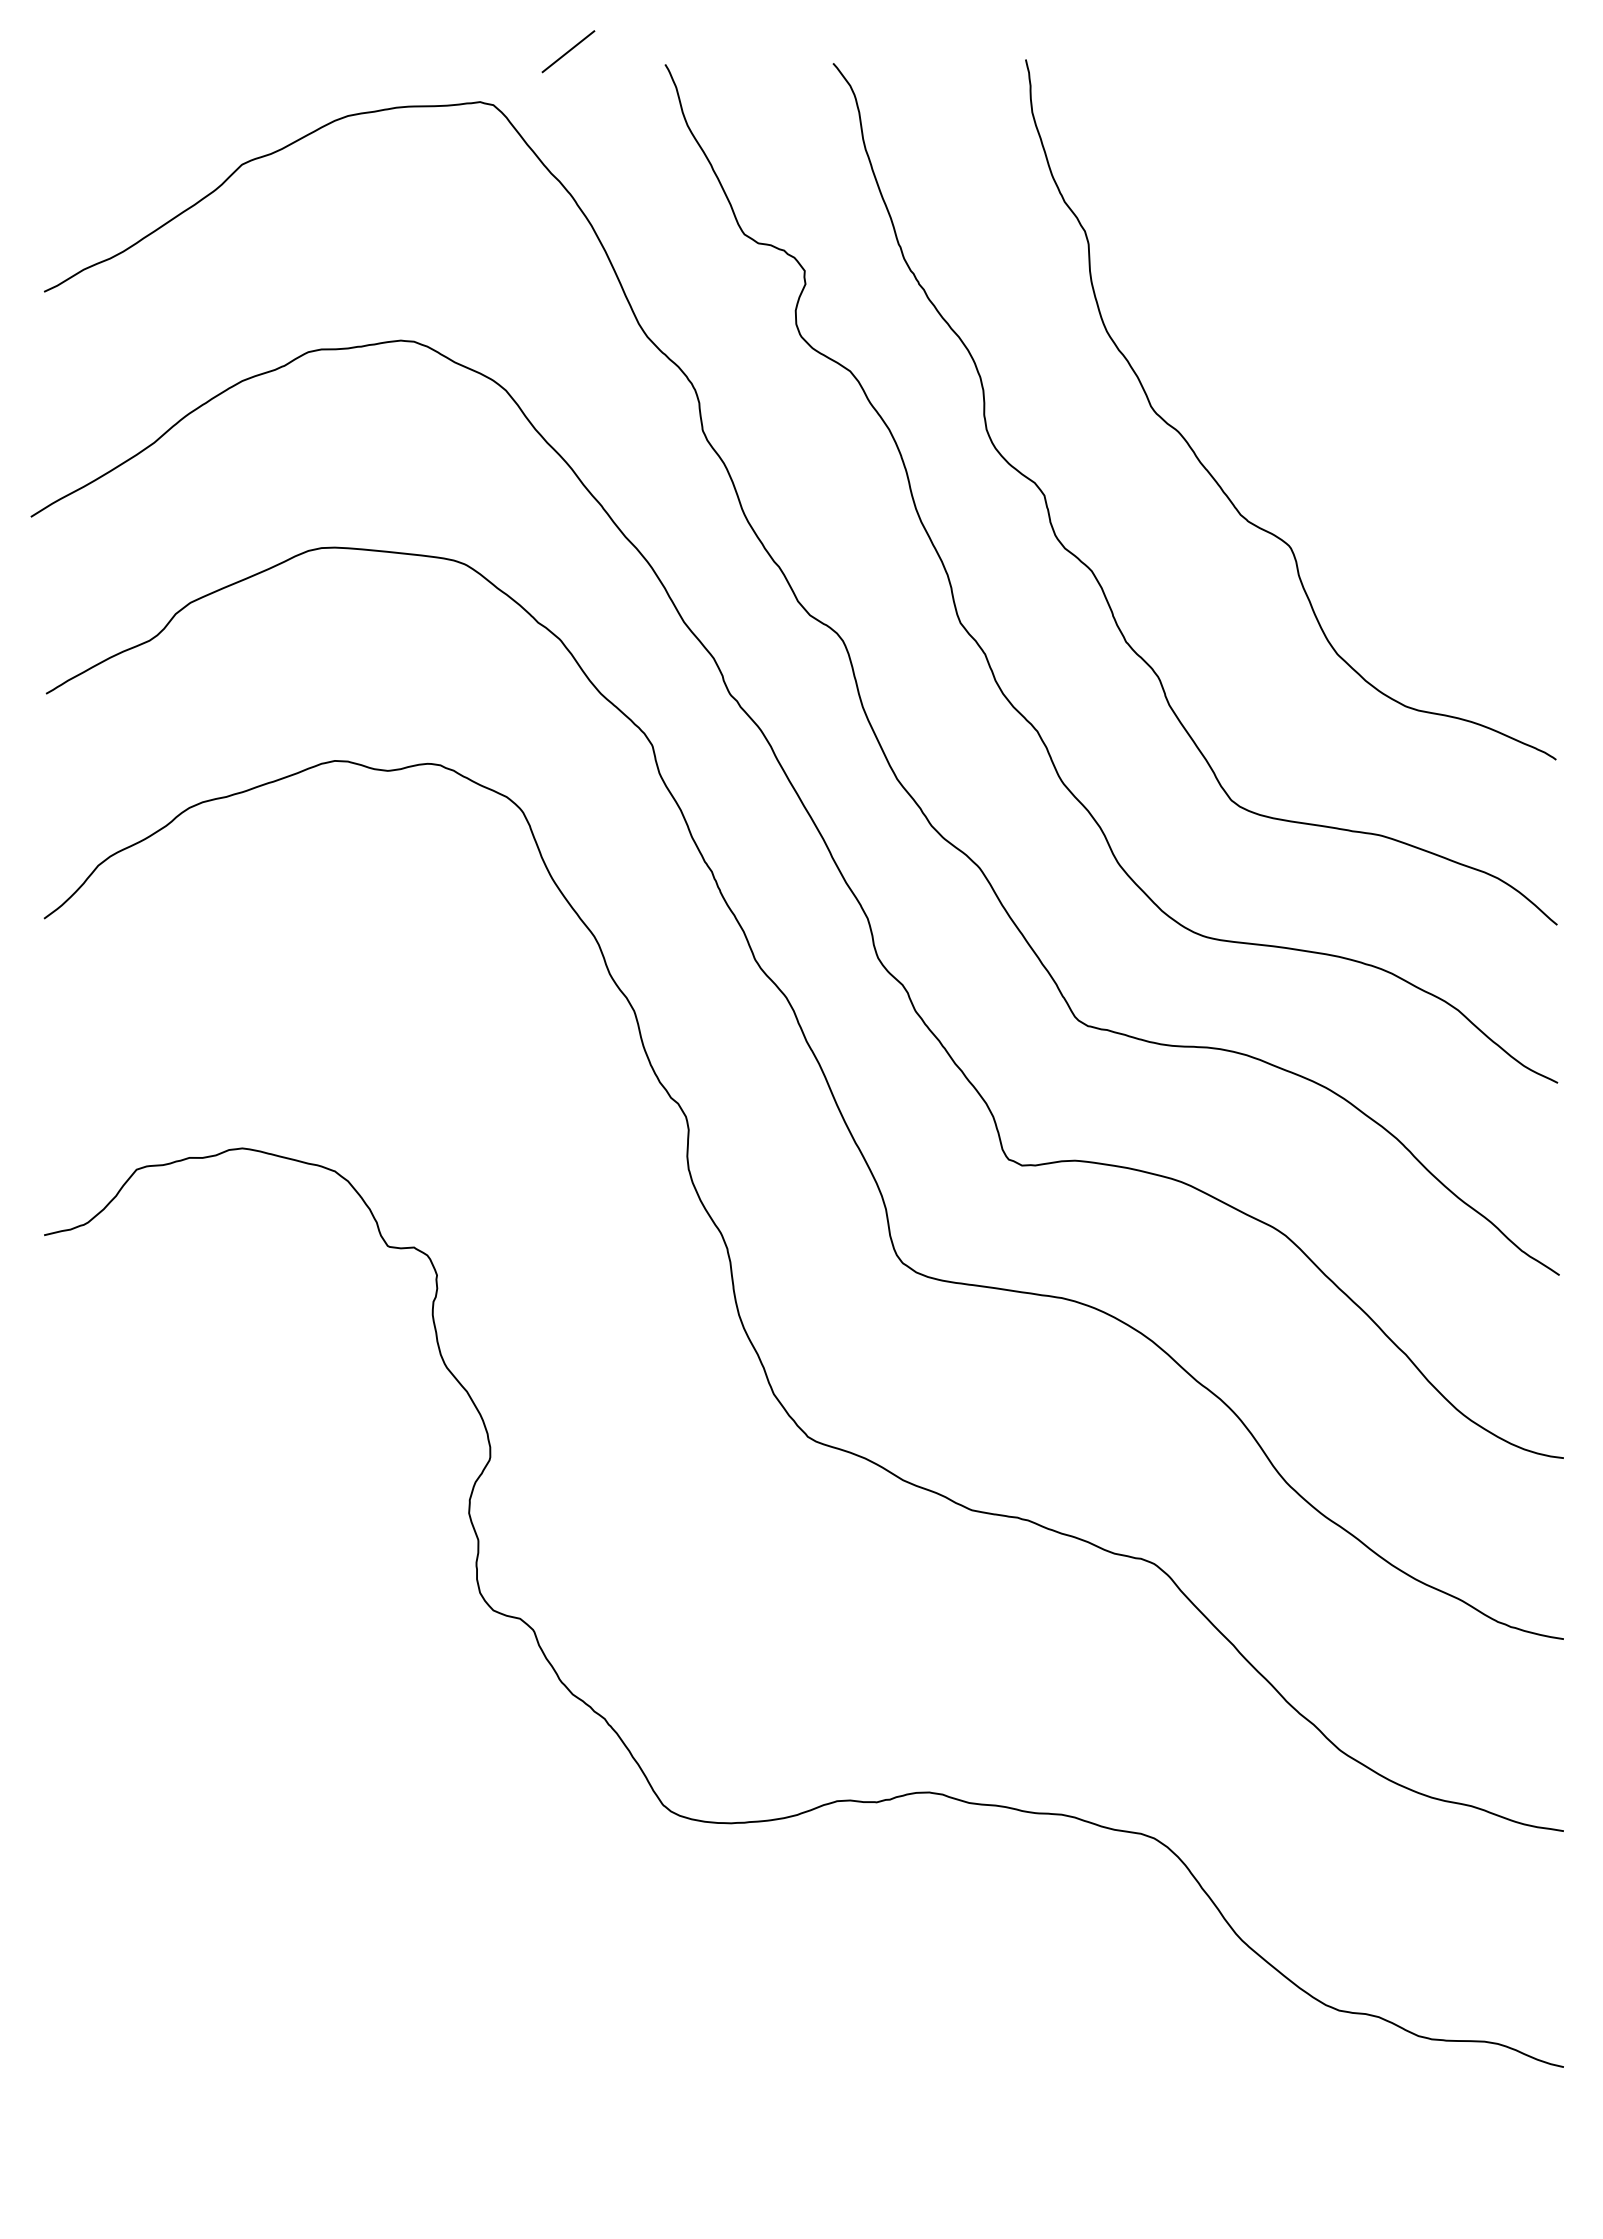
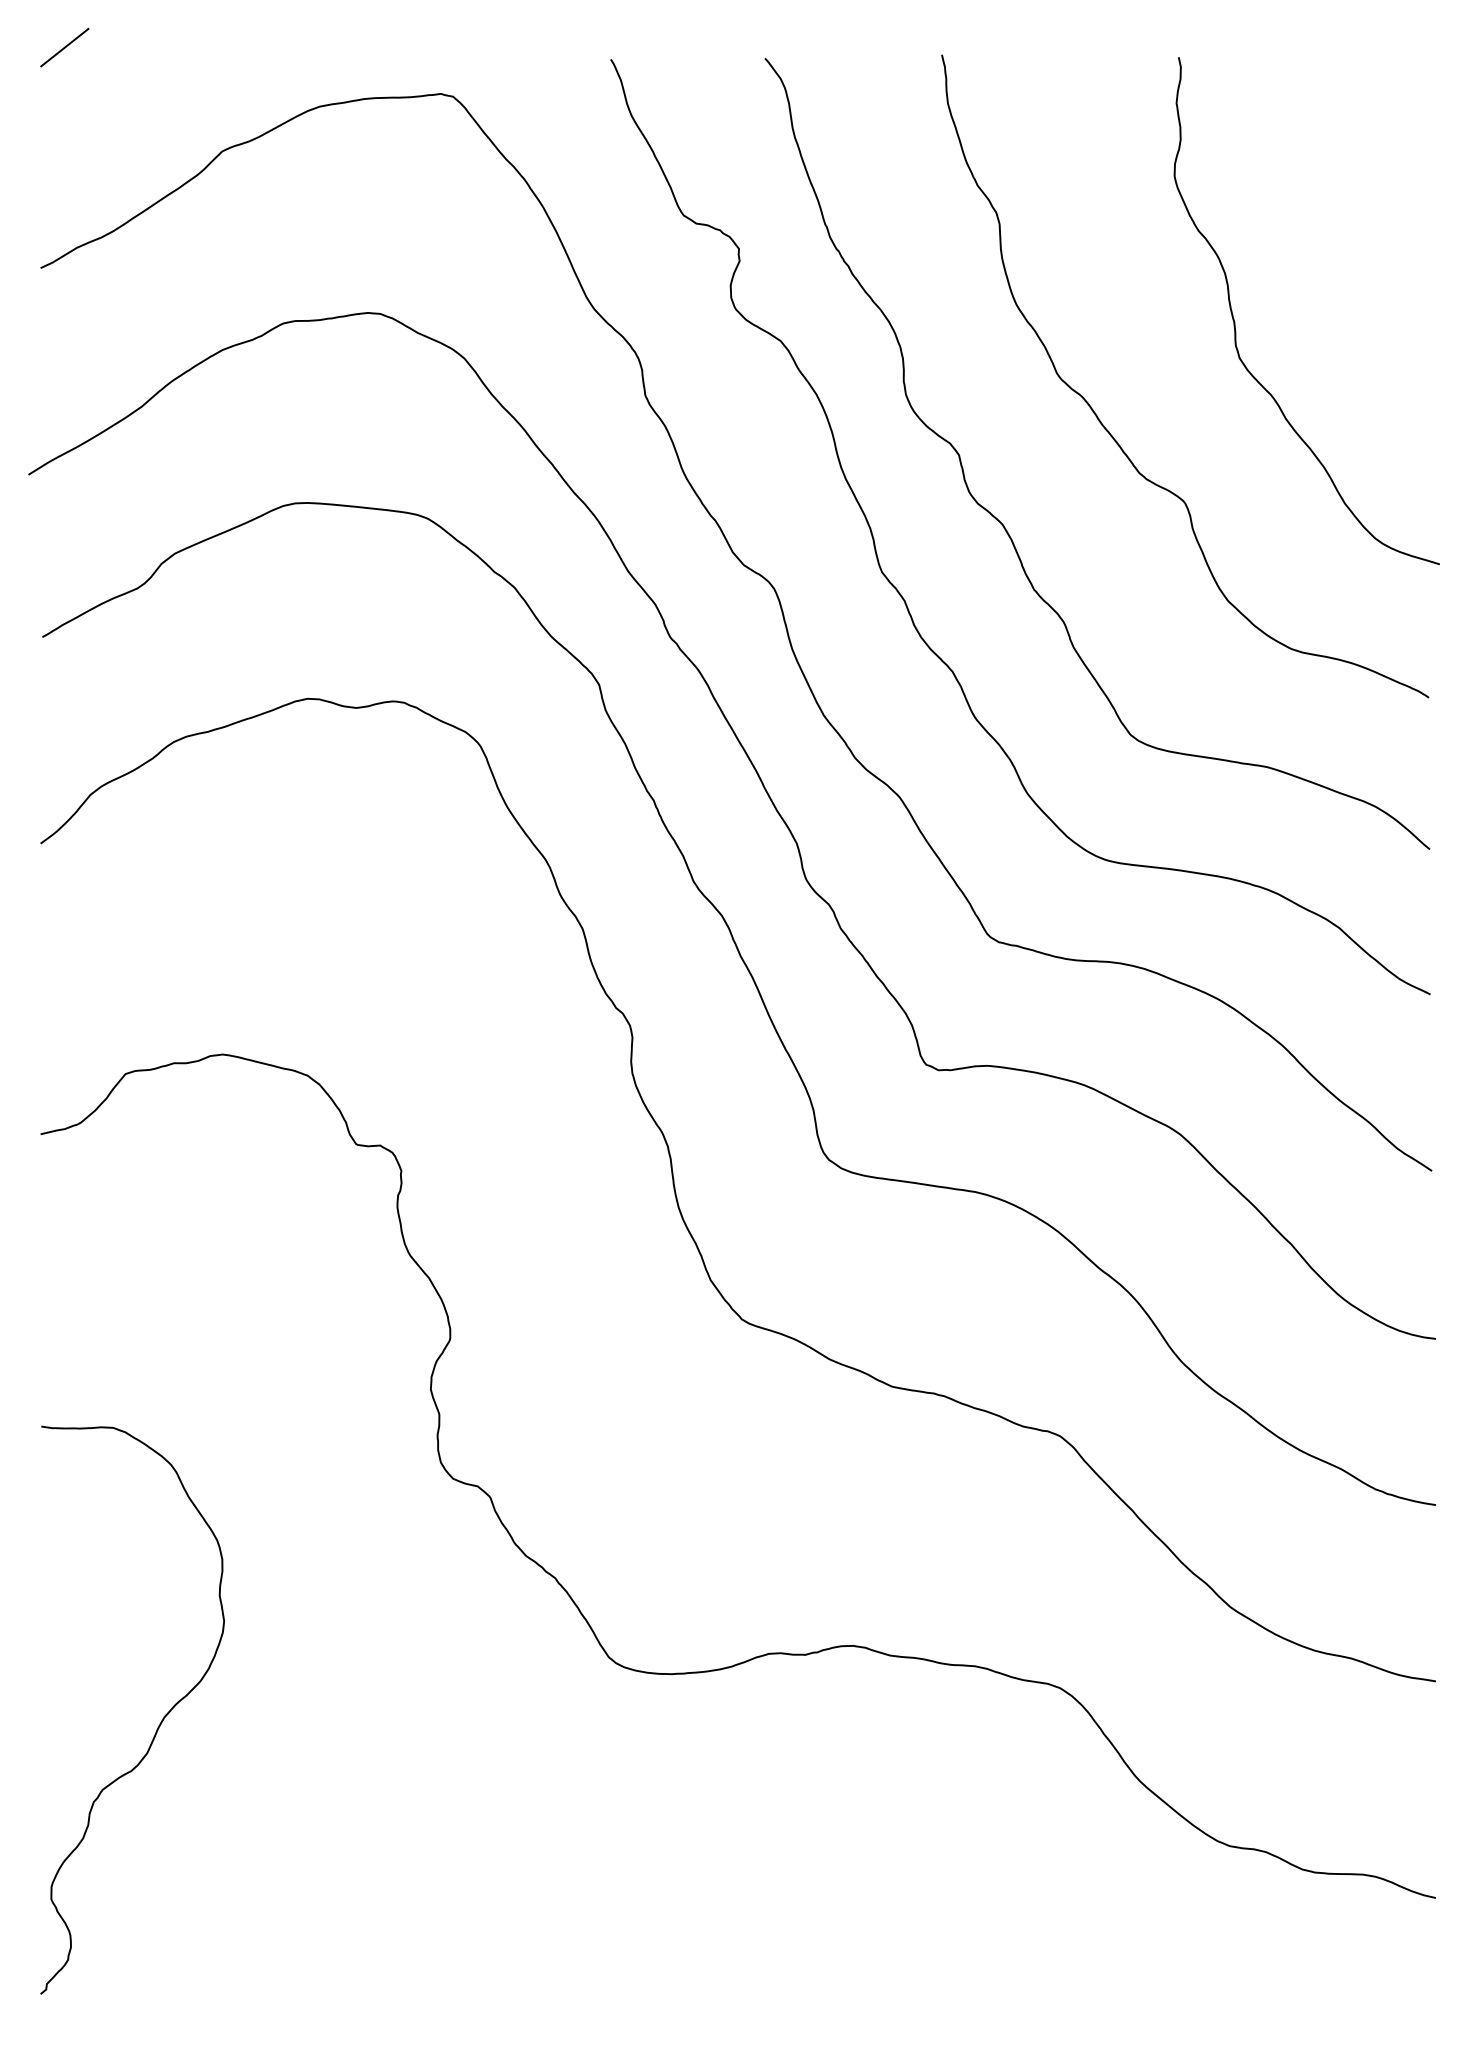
line: (568, 51) -> (64, 47), moved
curve: (1345, 350) -> (1235, 321), added
curve: (173, 1877) -> (159, 1723), added

